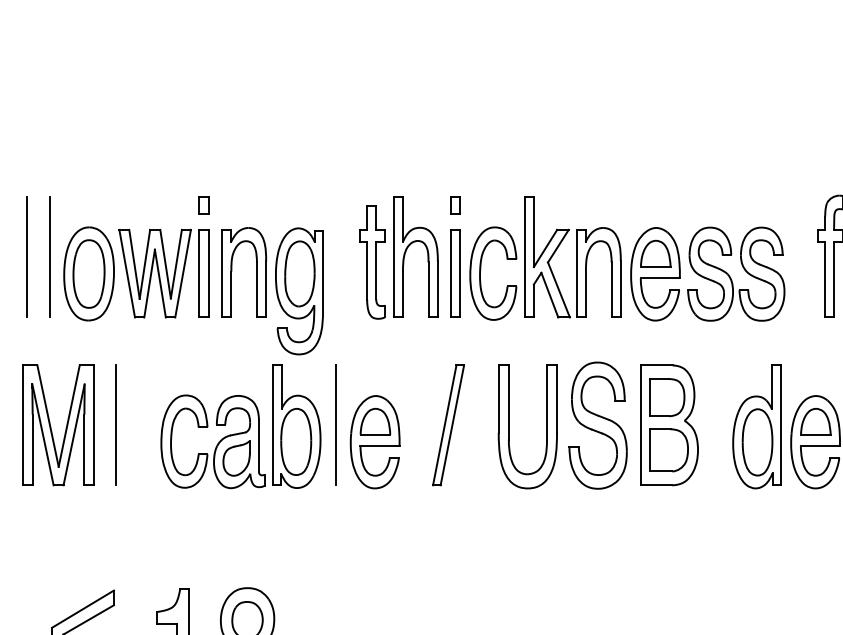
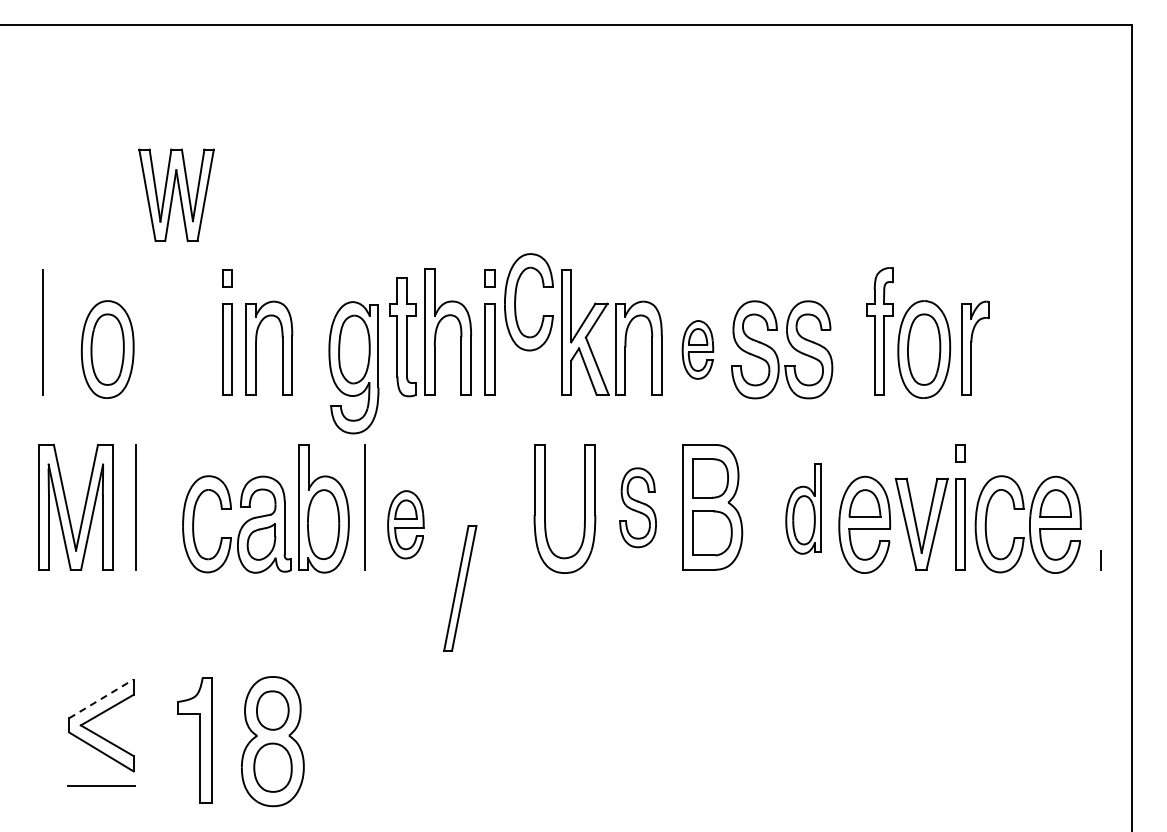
line: (49, 256) -> (66, 331), removed
part: (481, 270) -> (516, 299), moved
part: (155, 272) -> (176, 194), moved
part: (655, 273) -> (697, 349), size x0.6
part: (299, 291) -> (353, 367), moved
part: (448, 425) -> (460, 588), moved
part: (597, 425) -> (637, 507), size x0.6
part: (756, 426) -> (803, 508), size x0.7
part: (374, 441) -> (405, 524), size x0.7
line: (83, 608) -> (101, 698), solid -> dashed

